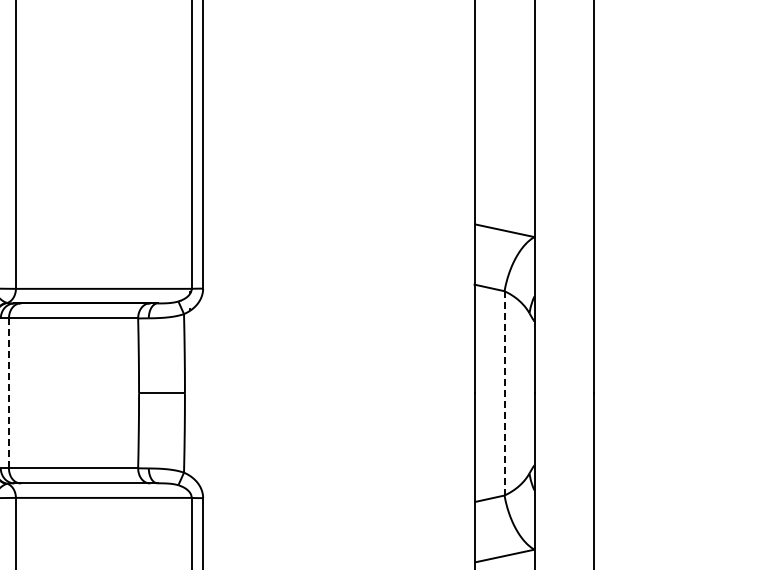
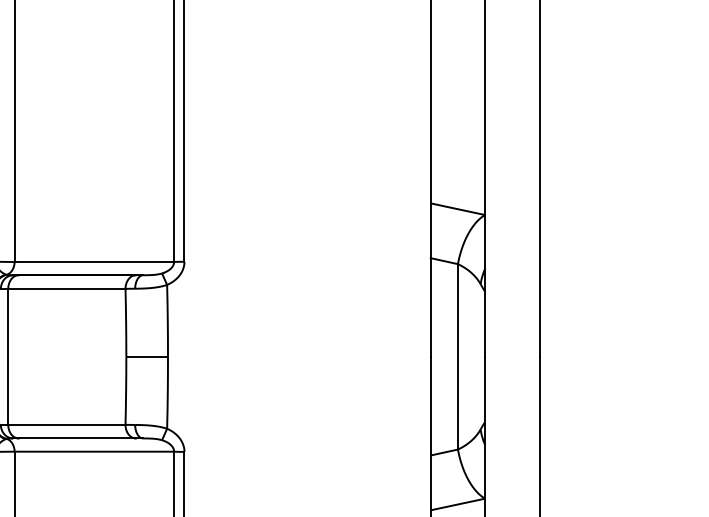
line: (8, 393) -> (7, 356), dashed -> solid
line: (504, 393) -> (457, 356), dashed -> solid

